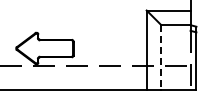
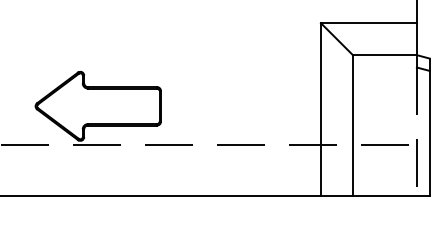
line: (161, 57) -> (353, 125), dashed -> solid

